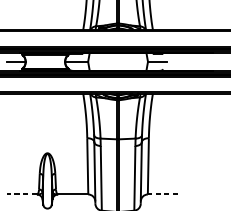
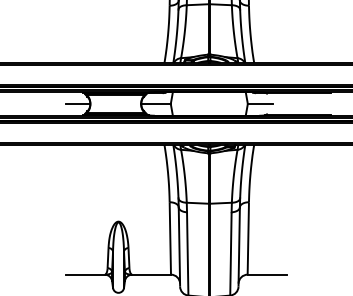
line: (21, 194) -> (84, 274), dashed -> solid
line: (162, 194) -> (266, 274), dashed -> solid

